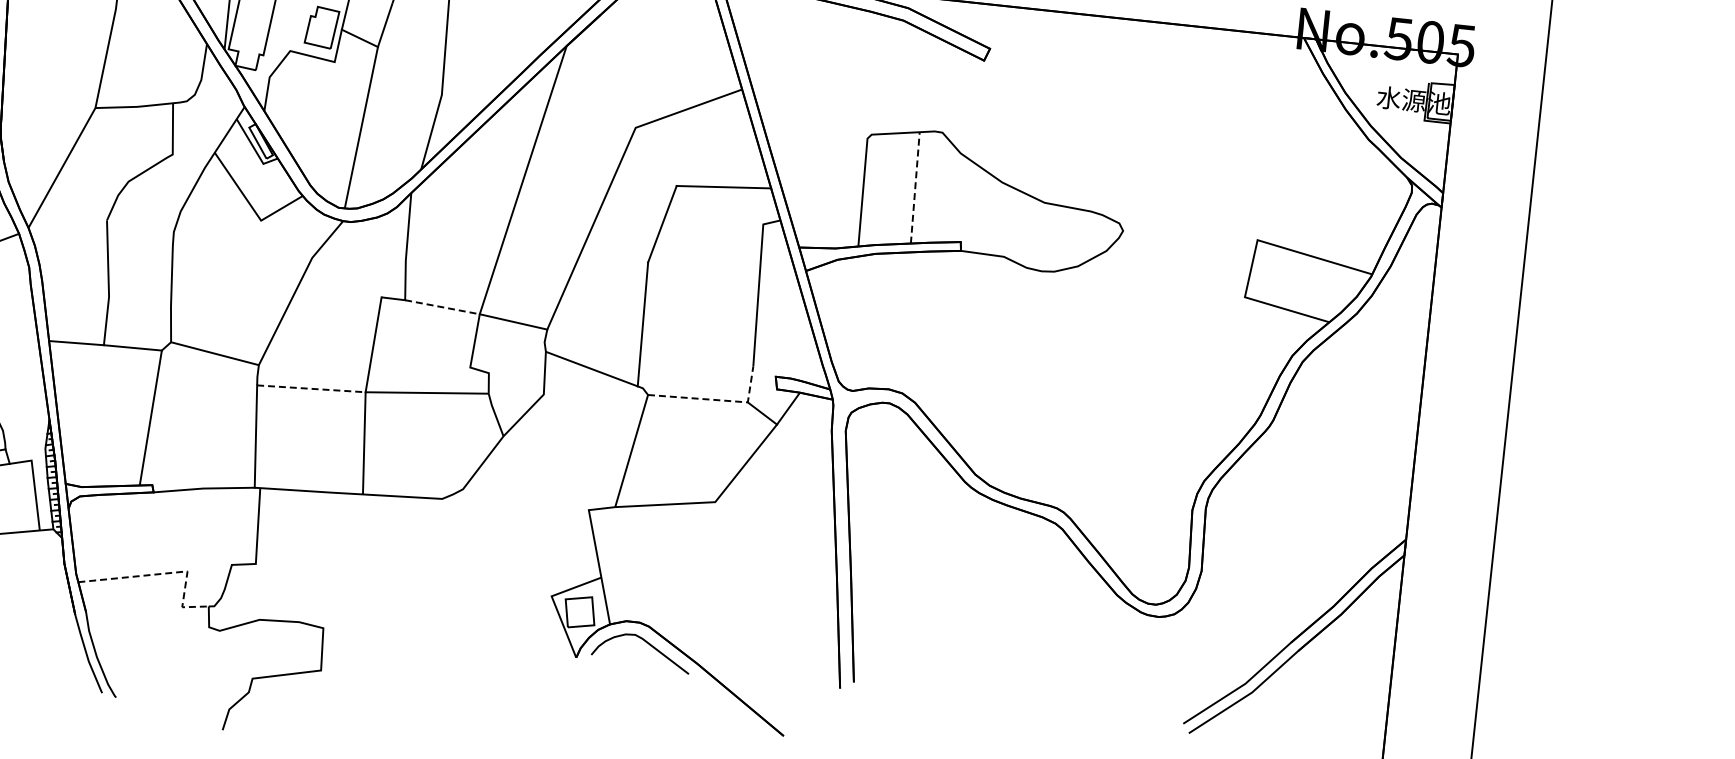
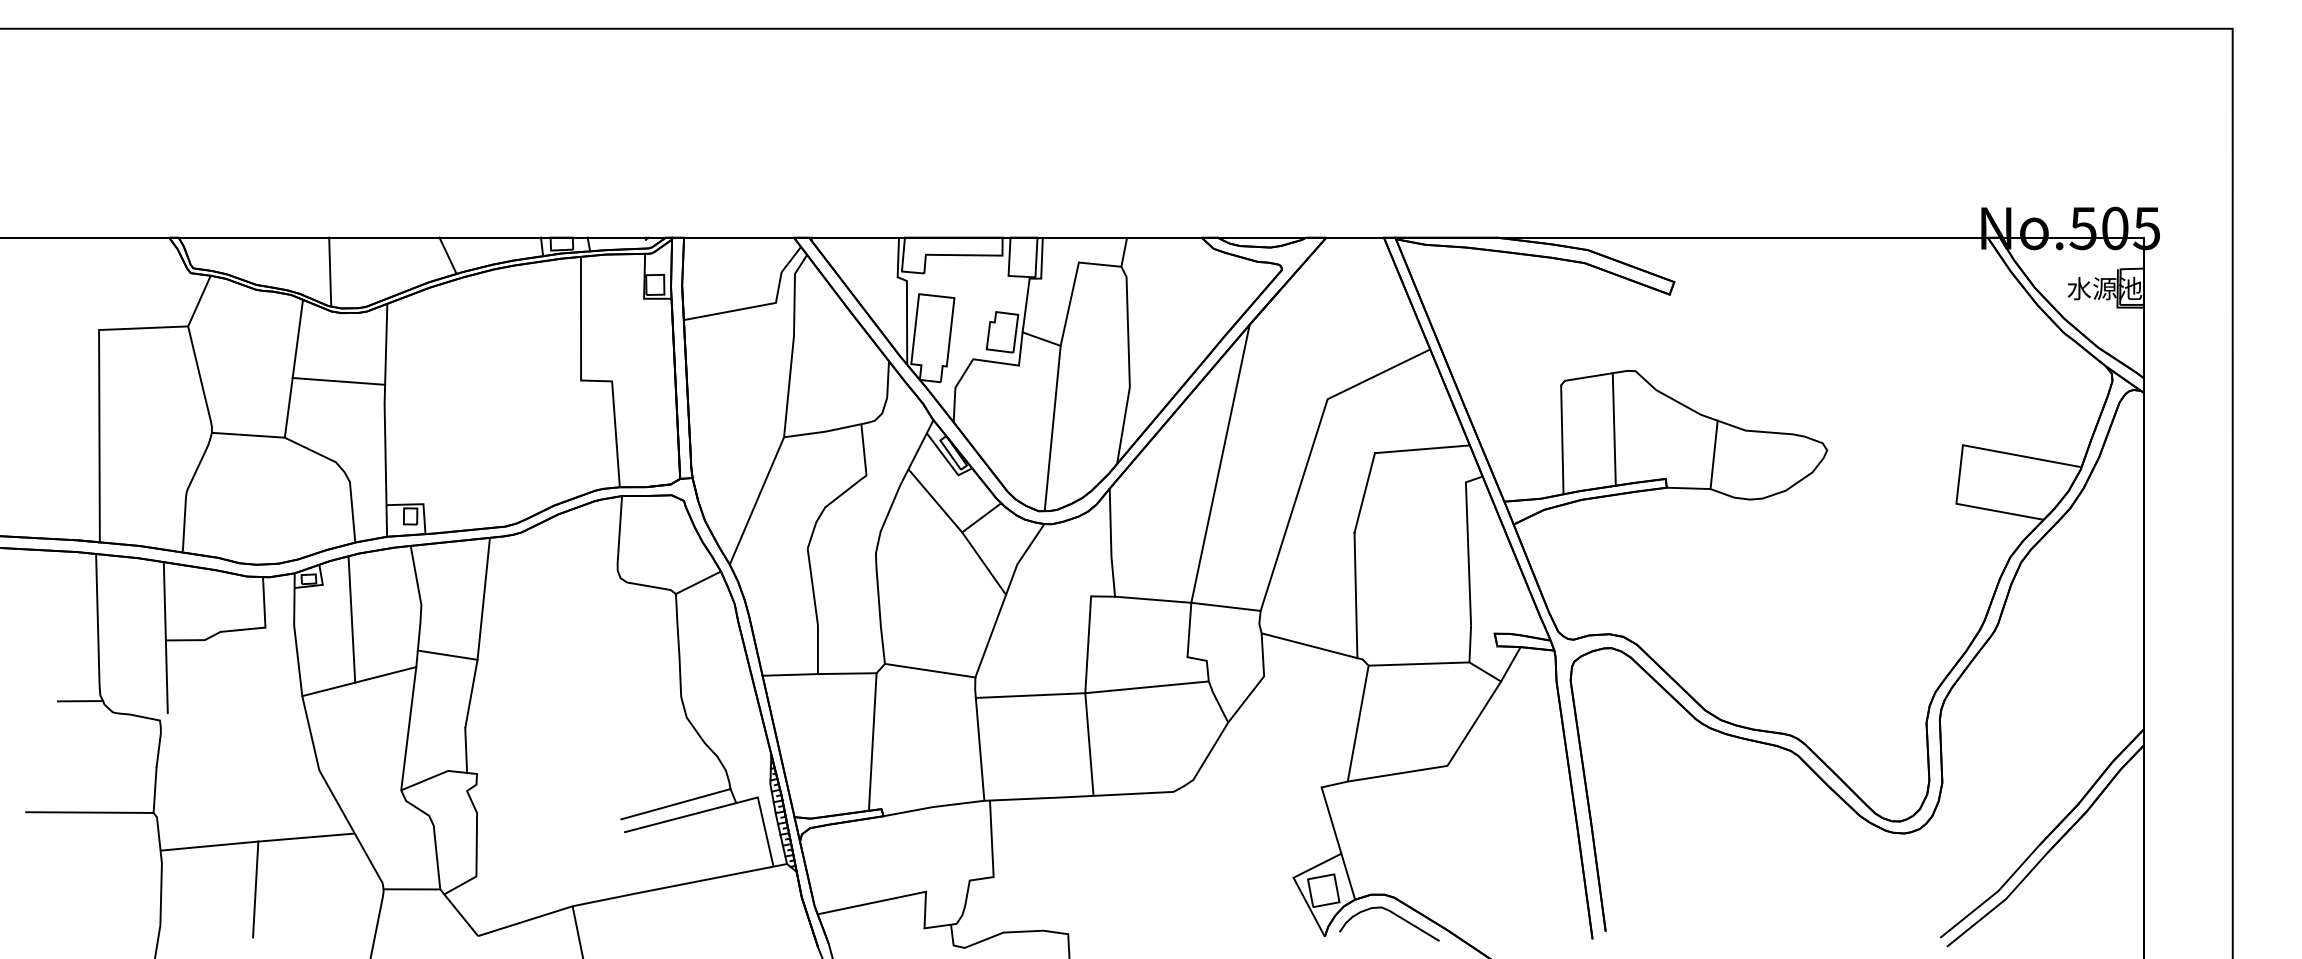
line: (915, 186) -> (1614, 428), dashed -> solid
line: (1010, 223) -> (1713, 454), added
line: (279, 253) -> (984, 563), added
line: (442, 307) -> (1153, 599), dashed -> solid
line: (311, 388) -> (1030, 695), dashed -> solid
line: (717, 400) -> (1438, 663), dashed -> solid
line: (165, 573) -> (904, 896), dashed -> solid

